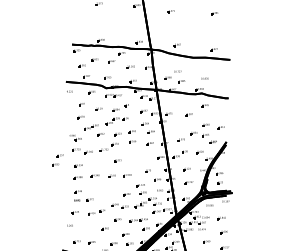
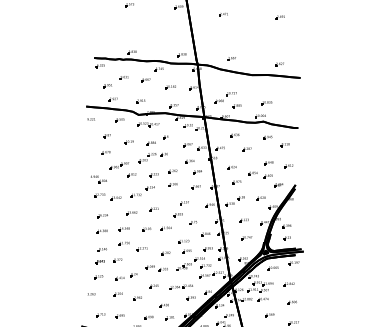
part: (179, 103) -> (234, 134), added
part: (217, 111) -> (283, 145), added
part: (177, 128) -> (231, 167), added
part: (57, 160) -> (180, 209), moved
part: (100, 163) -> (131, 213), added
part: (101, 188) -> (132, 245), added
part: (89, 225) -> (116, 293), added

